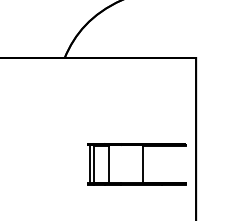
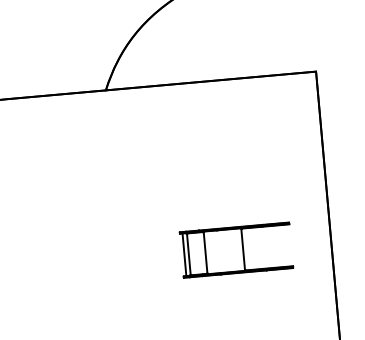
part: (136, 164) -> (235, 250), size x0.7

